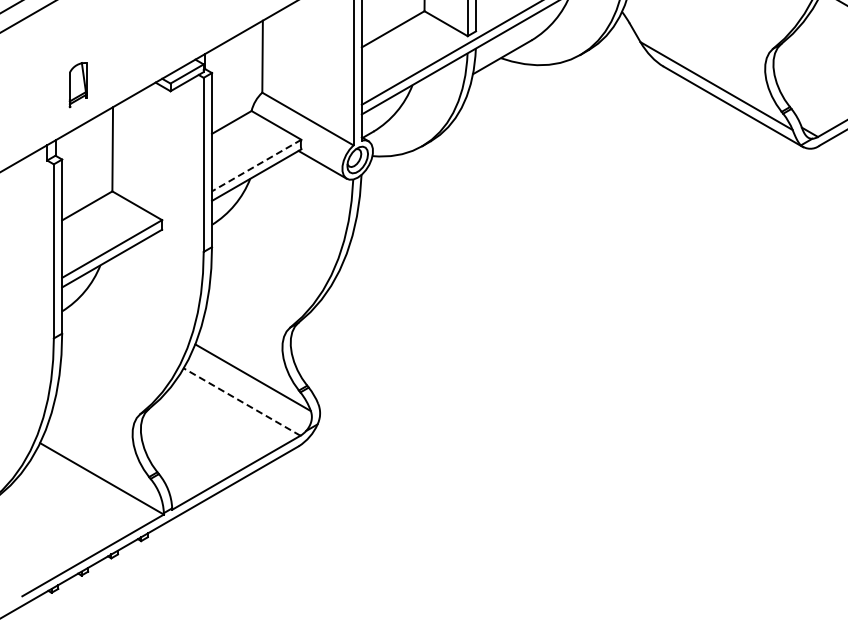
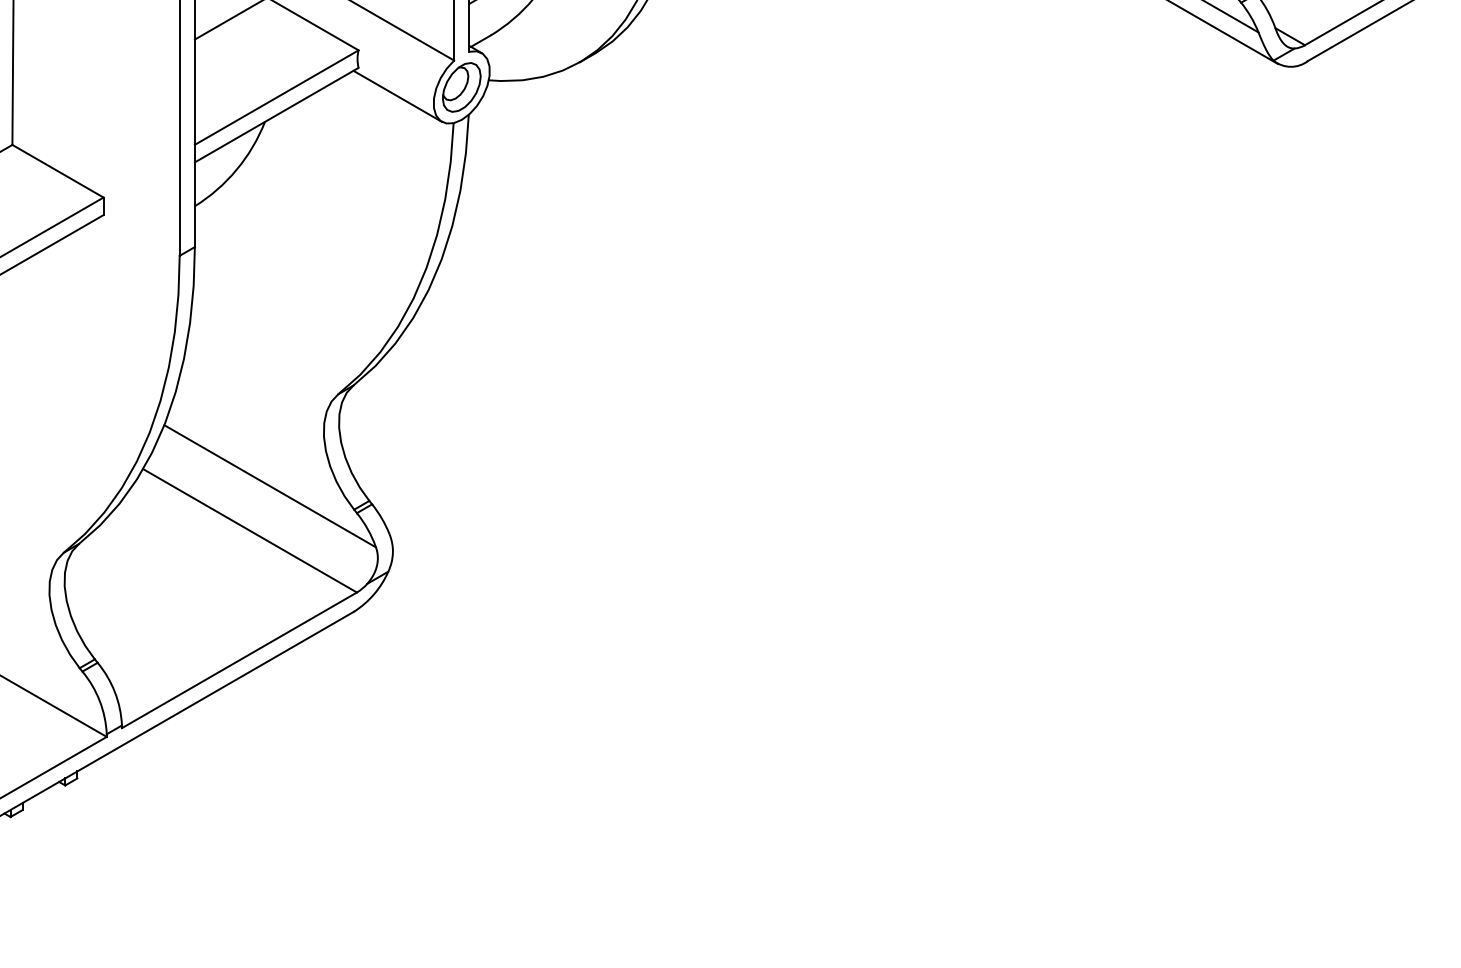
line: (256, 165) -> (276, 97), dashed -> solid
line: (241, 401) -> (248, 529), dashed -> solid

